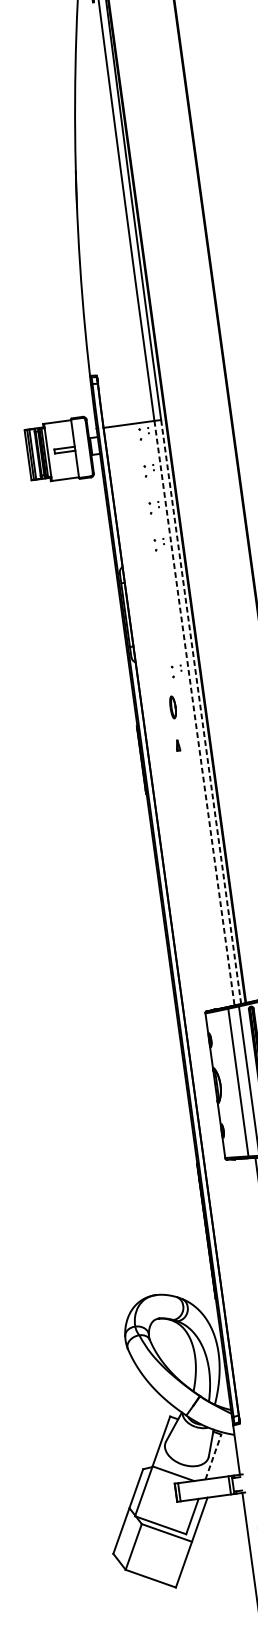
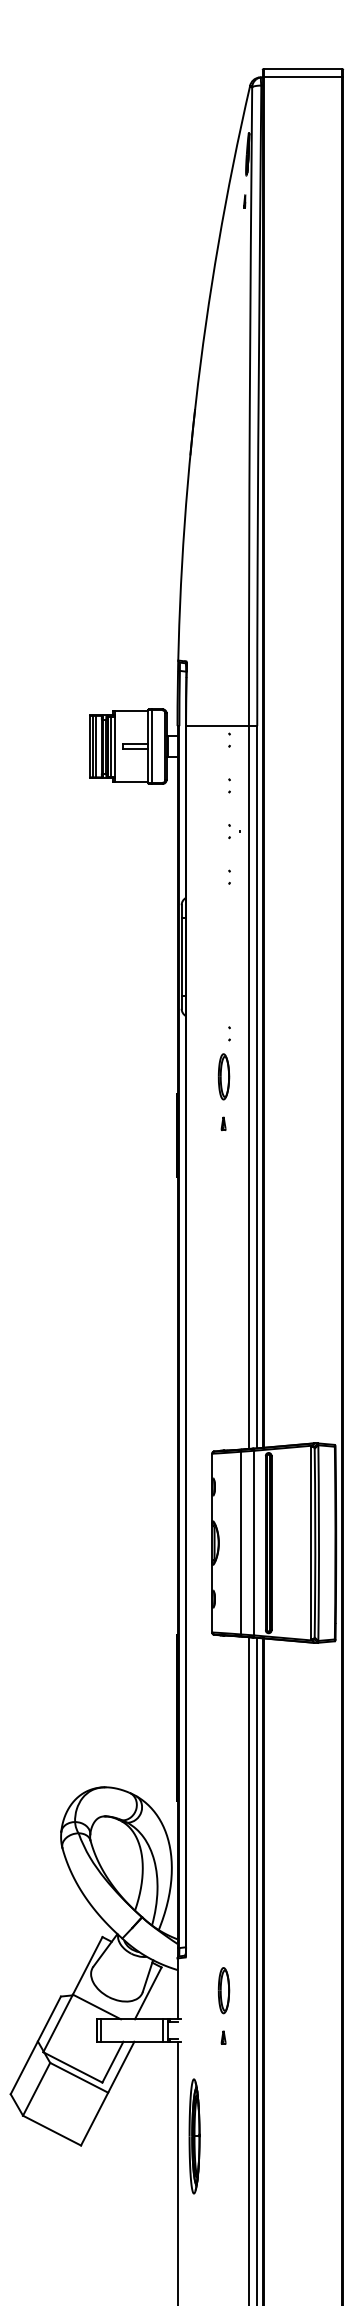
line: (78, 448) -> (152, 746), added
part: (172, 707) -> (223, 1076), size x1.67
line: (201, 712) -> (257, 1087), dashed -> solid
line: (194, 714) -> (248, 1088), dashed -> solid
line: (213, 1456) -> (148, 1992), dashed -> solid

